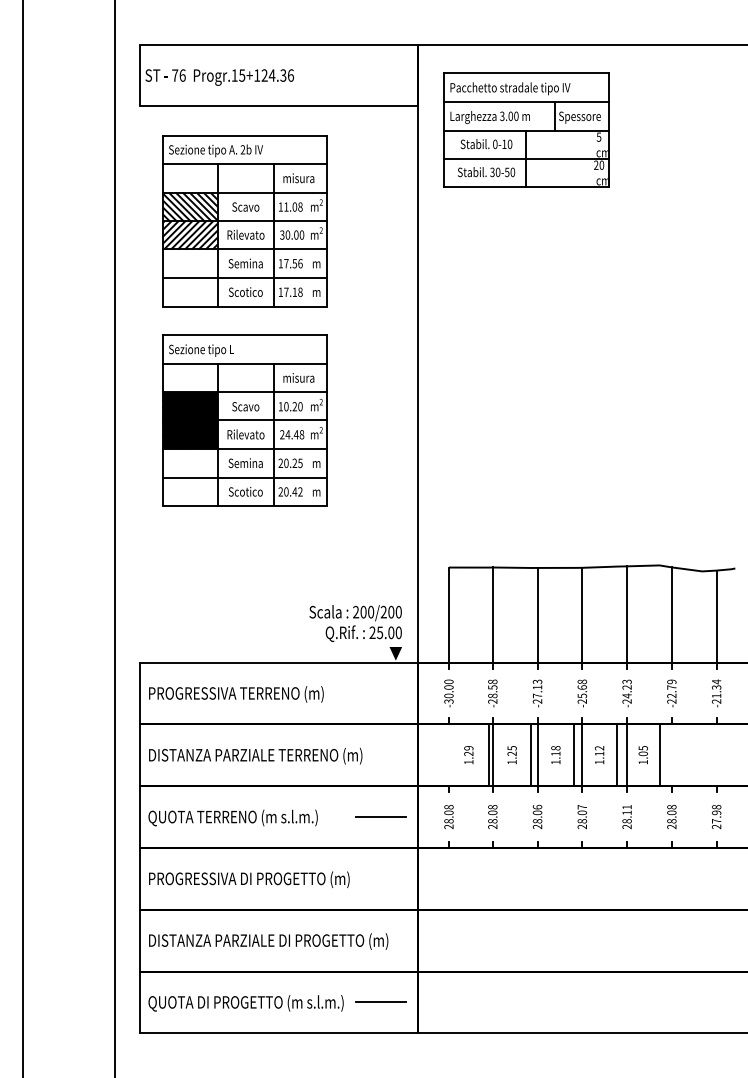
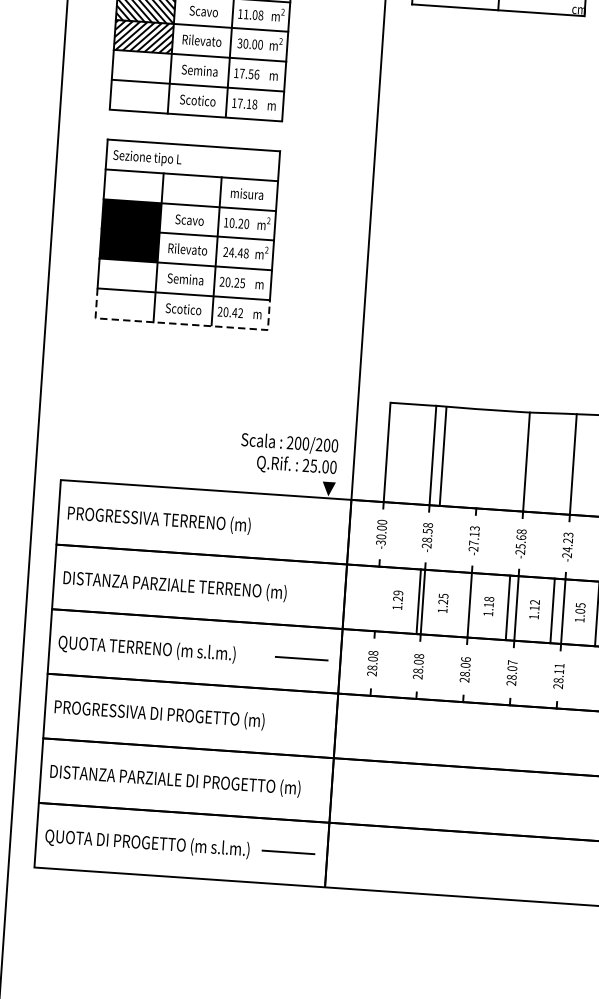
line: (245, 506) -> (182, 324), solid -> dashed
line: (537, 614) -> (443, 455), moved
line: (531, 755) -> (463, 605), removed

